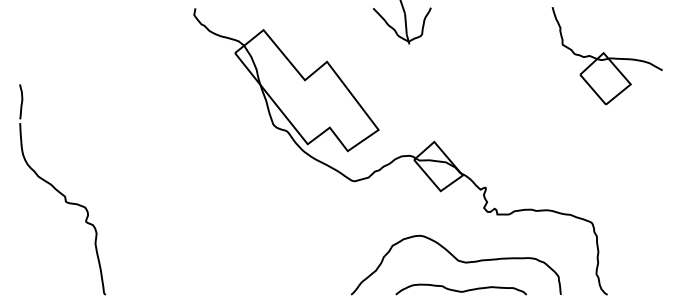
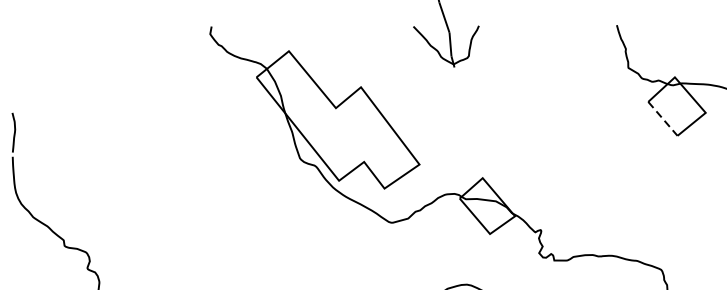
line: (593, 89) -> (663, 118), solid -> dashed

